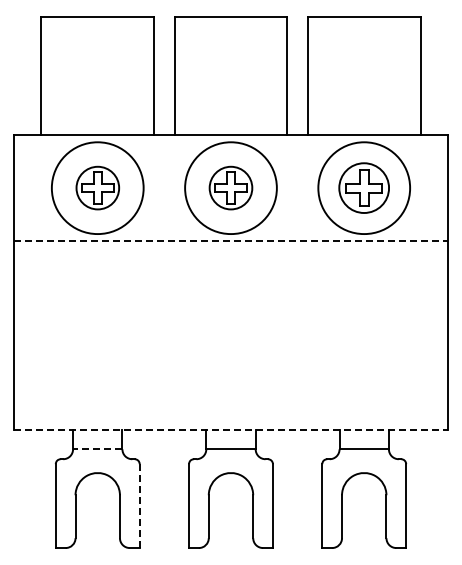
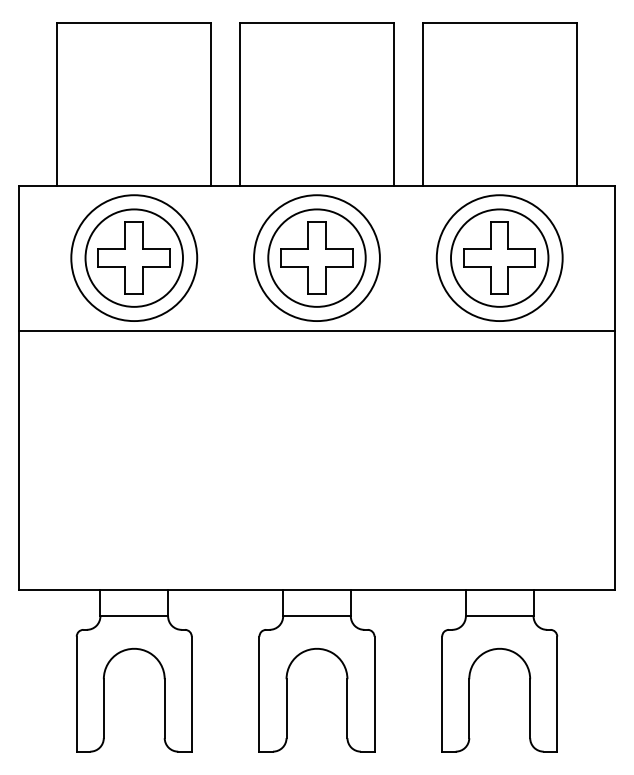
part: (97, 187) -> (133, 257), size x1.67
part: (230, 187) -> (316, 257), size x1.67
part: (363, 187) -> (498, 257), size x1.43
line: (231, 240) -> (317, 329), dashed -> solid
line: (231, 430) -> (317, 590), dashed -> solid
line: (97, 449) -> (133, 616), dashed -> solid
line: (139, 506) -> (191, 694), dashed -> solid

